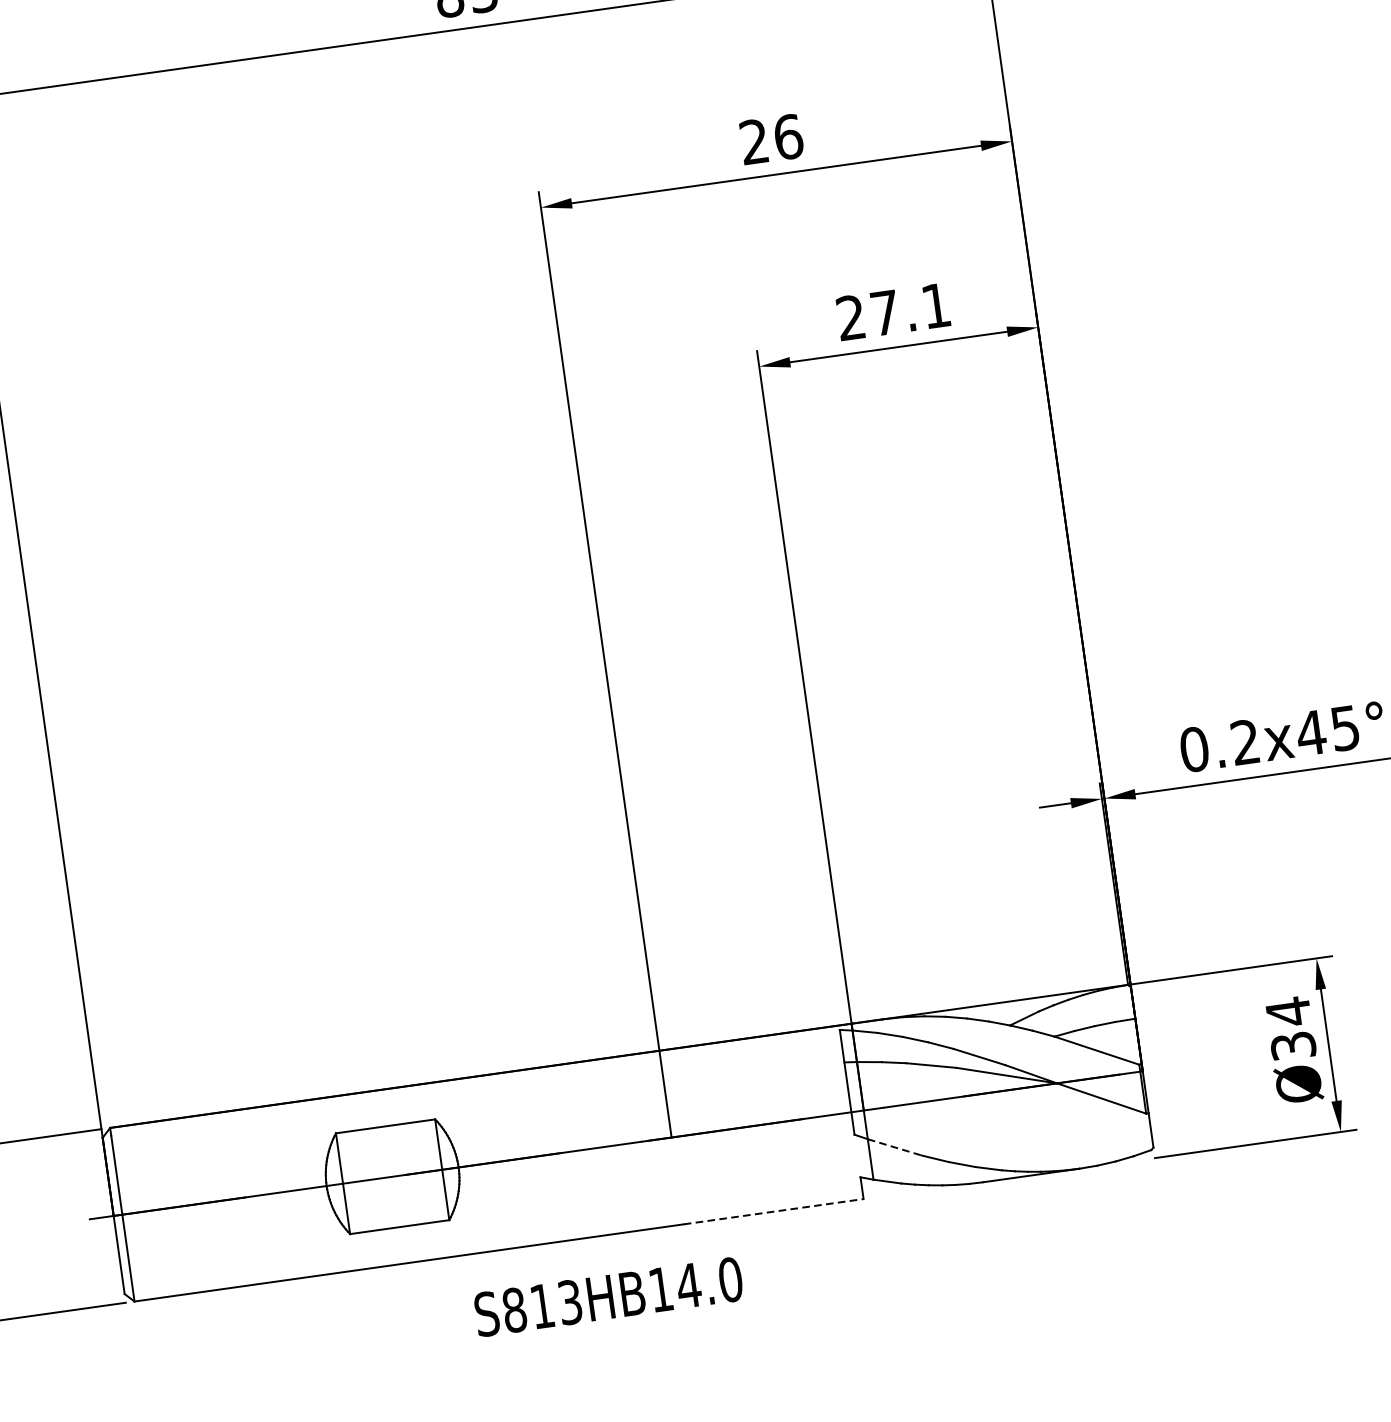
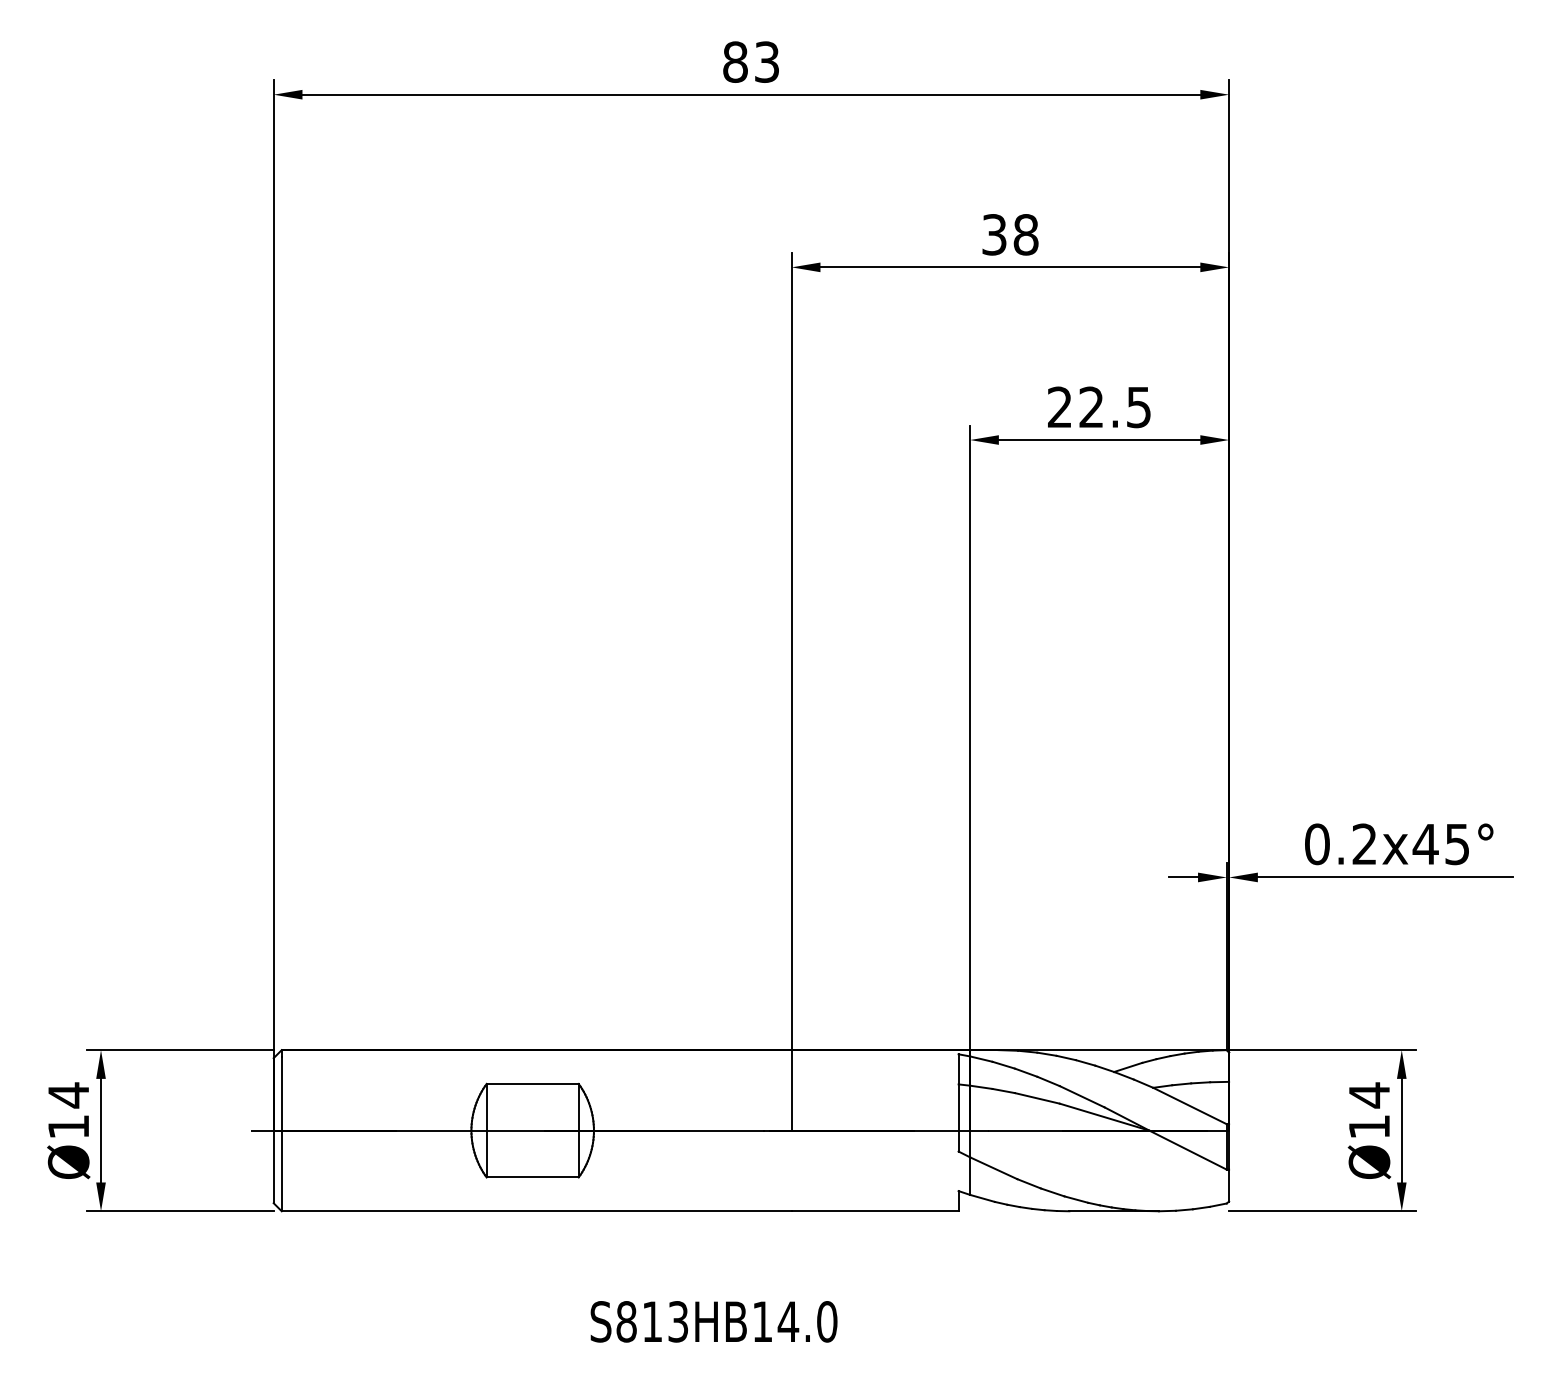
text: (771, 139) -> (1010, 234), 26 -> 38
text: (909, 309) -> (1114, 407), 27.1 -> 22.5
text: (1293, 1045) -> (1369, 1126), Ø34 -> Ø14
line: (895, 1147) -> (994, 1168), dashed -> solid
line: (774, 1211) -> (875, 1211), dashed -> solid
text: (608, 1296) -> (713, 1321), moved

